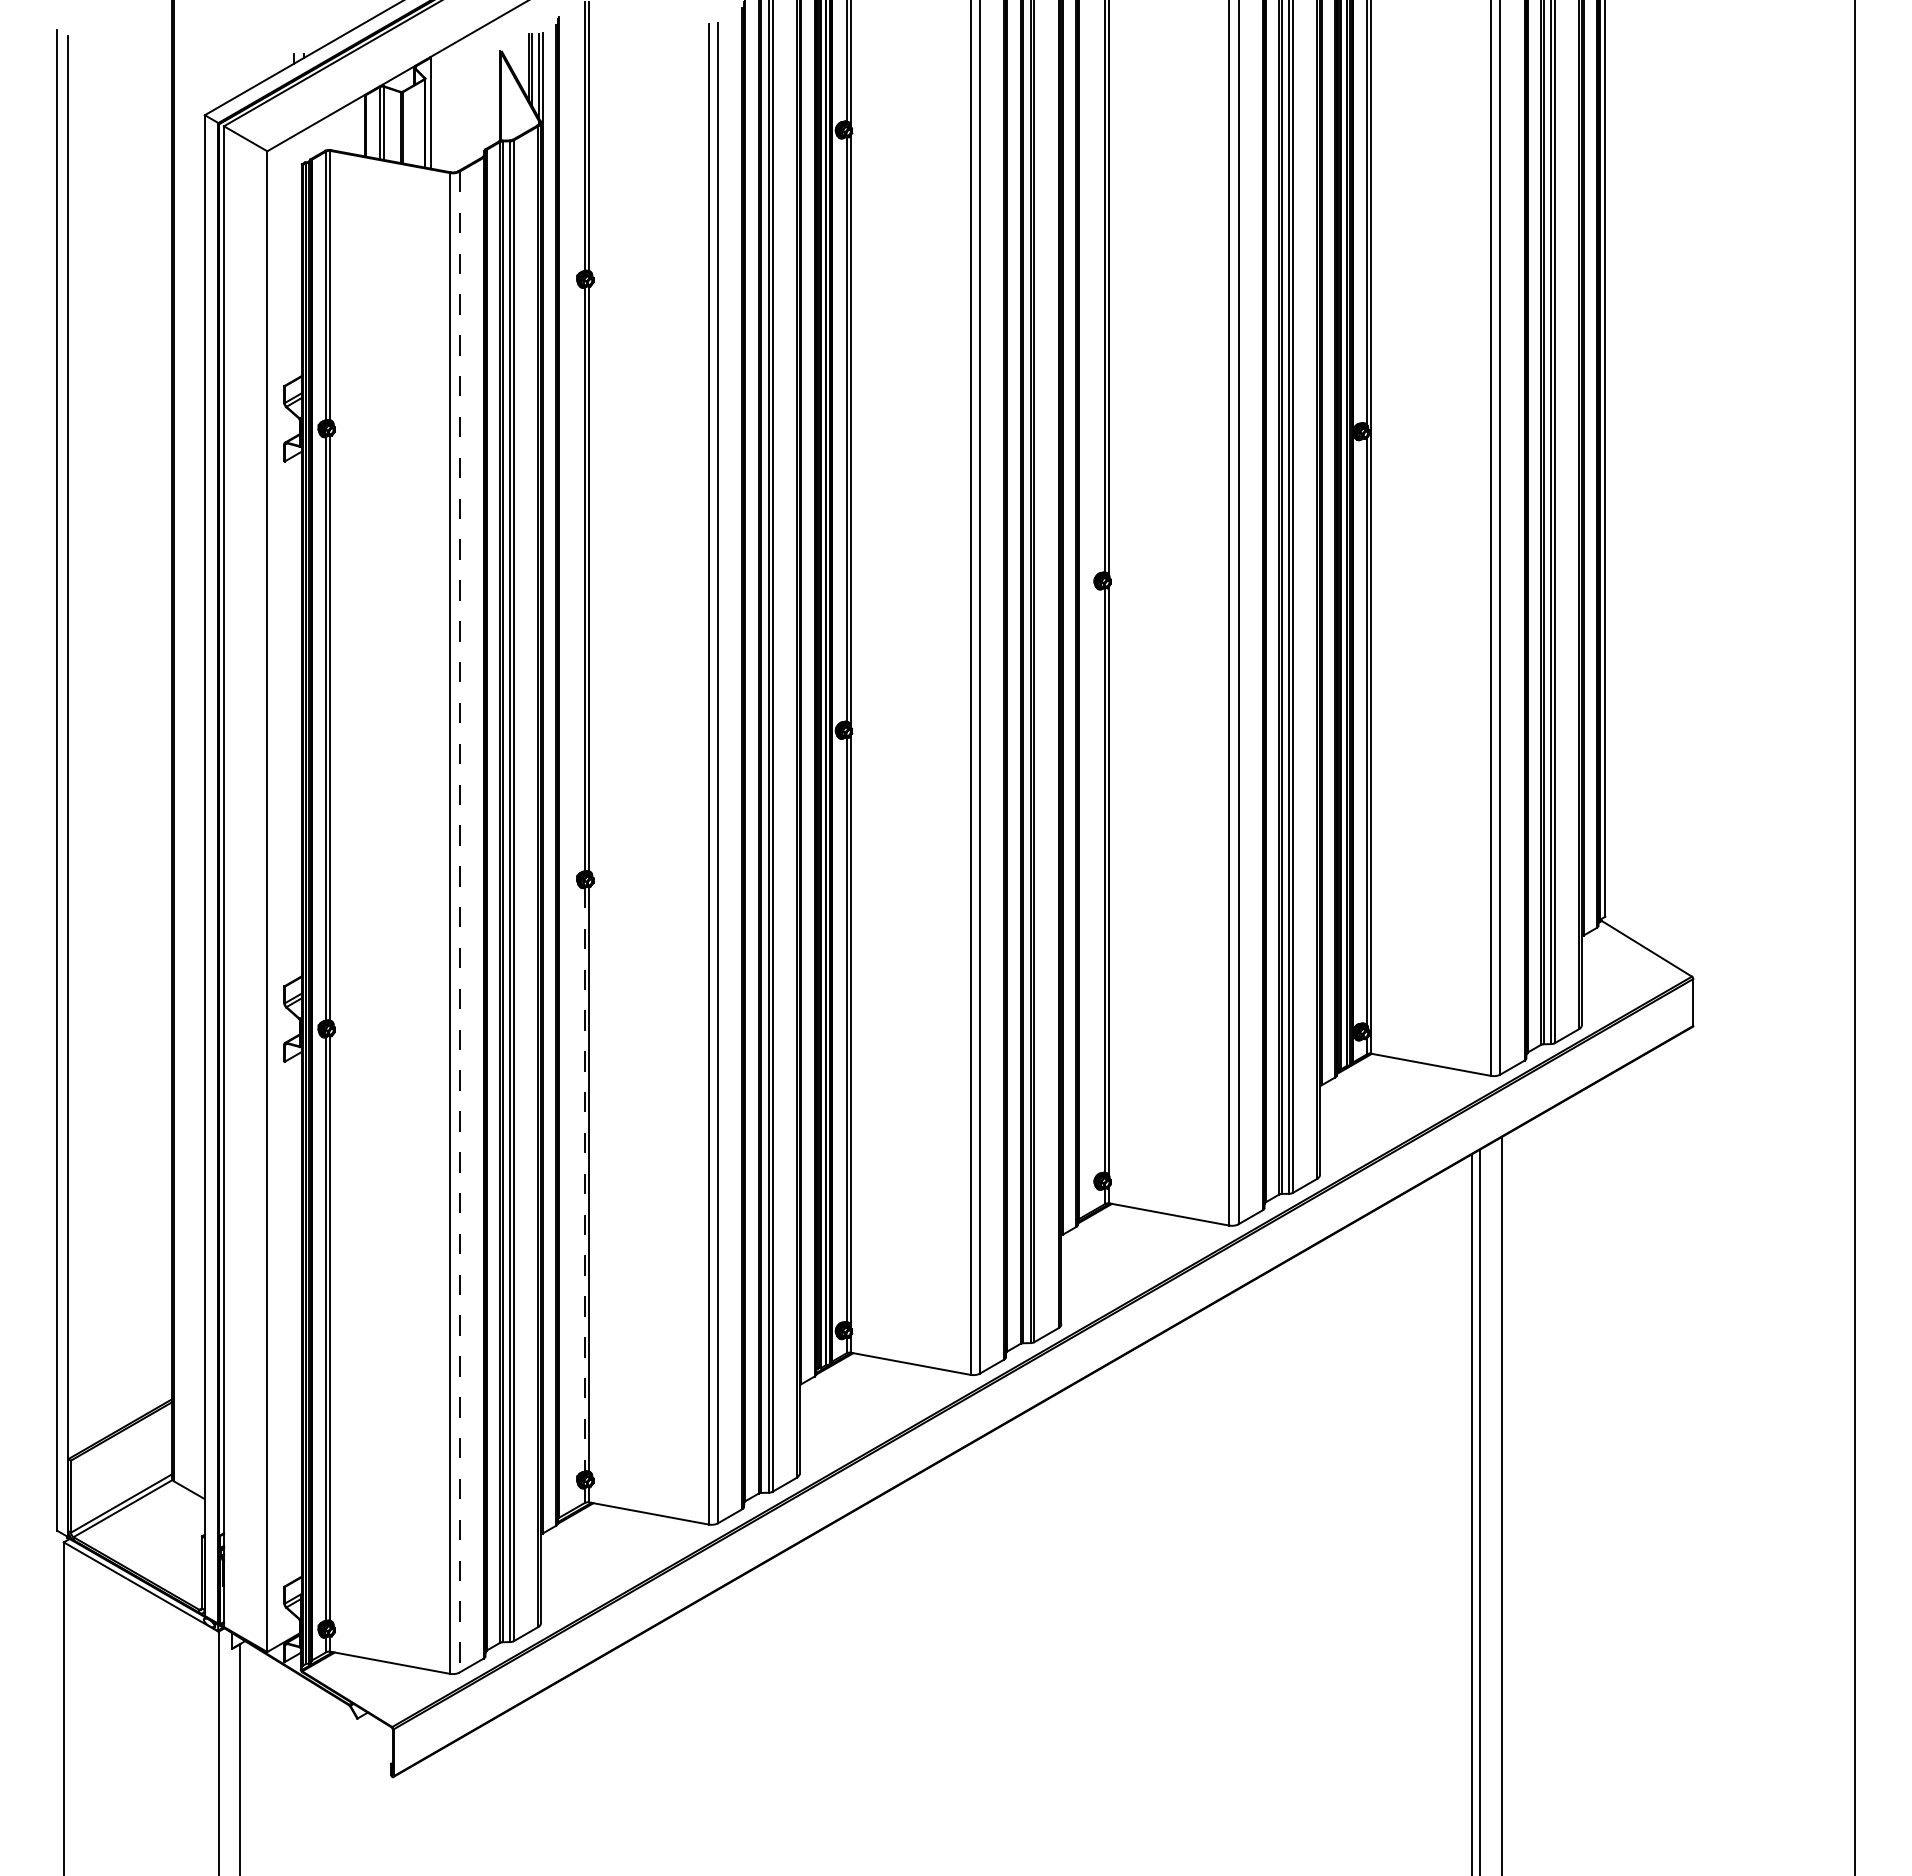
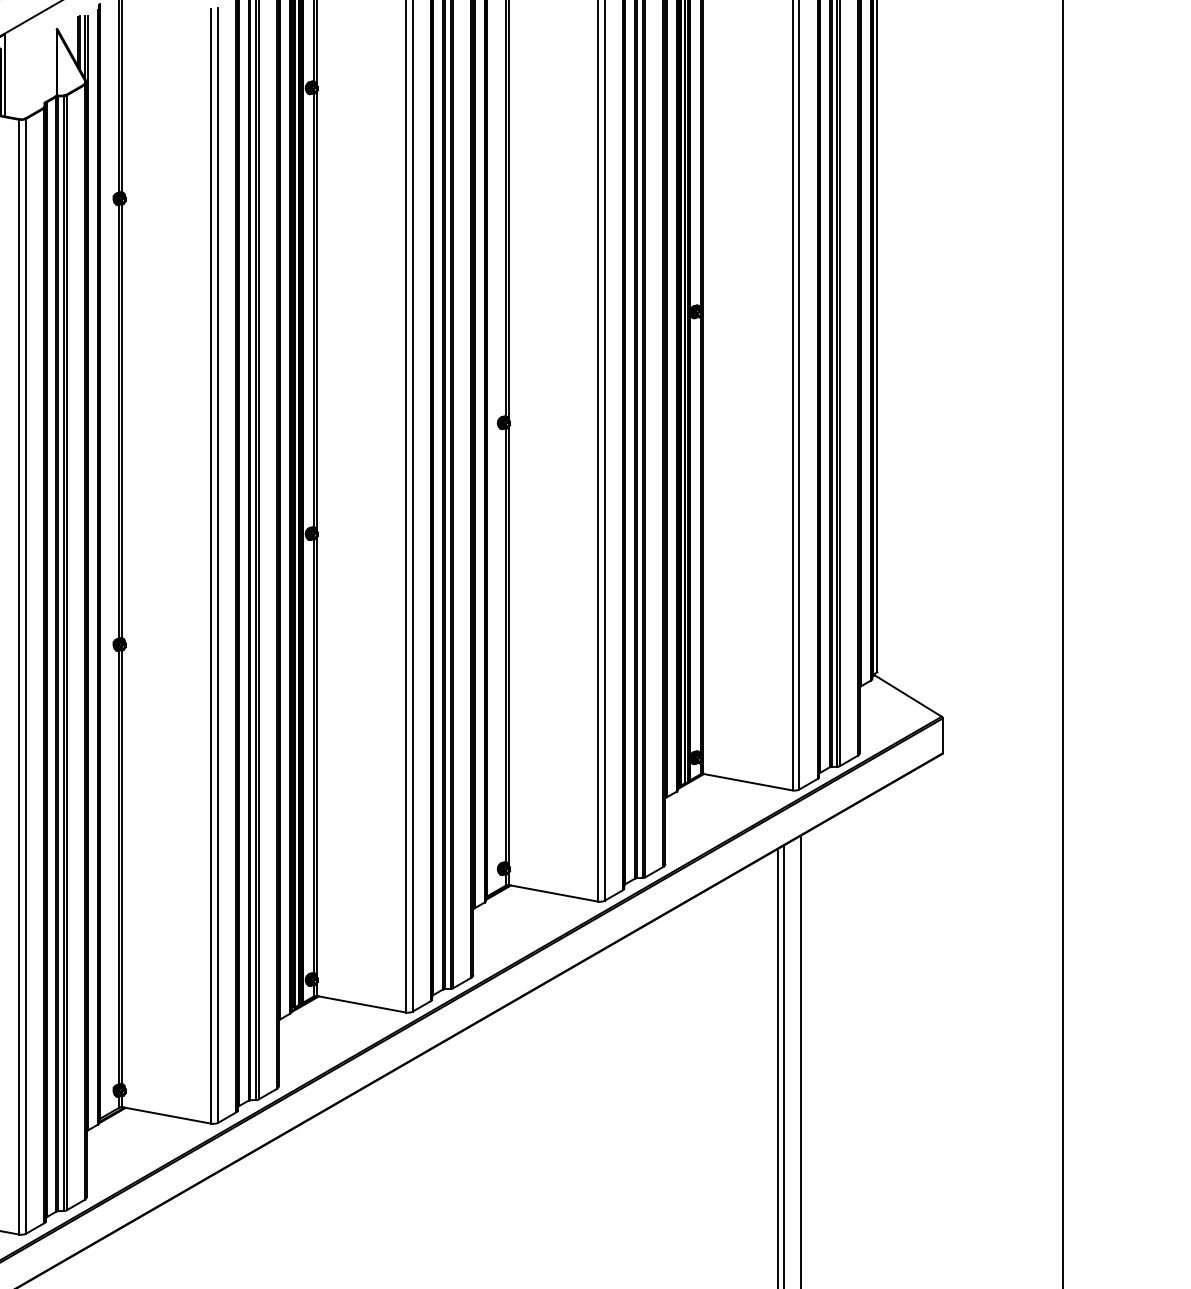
line: (459, 922) -> (26, 676), dashed -> solid
line: (584, 1179) -> (119, 867), dashed -> solid

